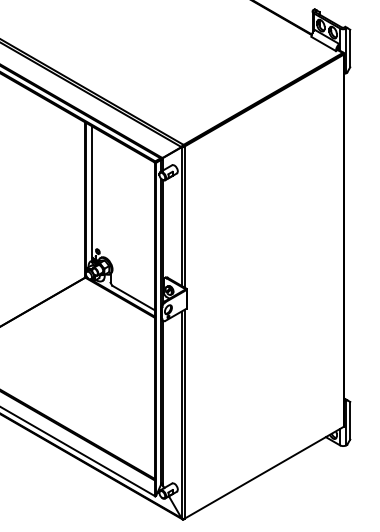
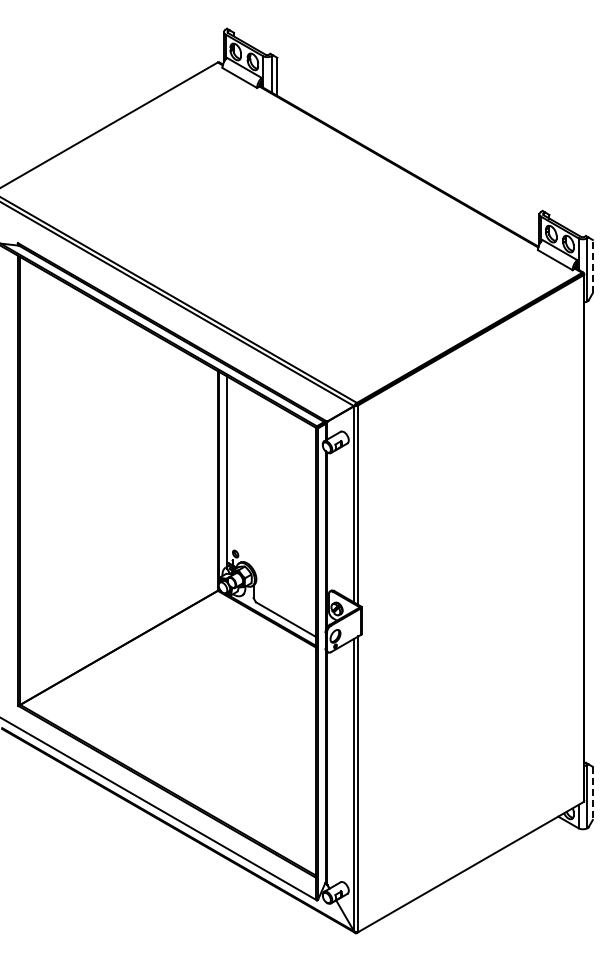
line: (350, 48) -> (592, 266), solid -> dashed
line: (350, 420) -> (592, 793), solid -> dashed

